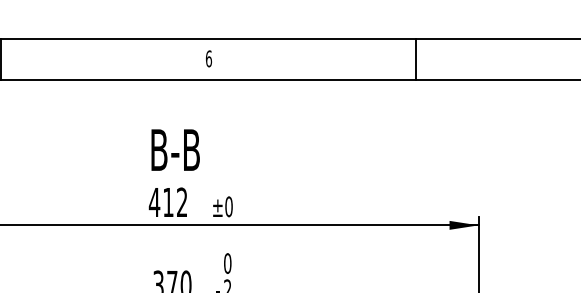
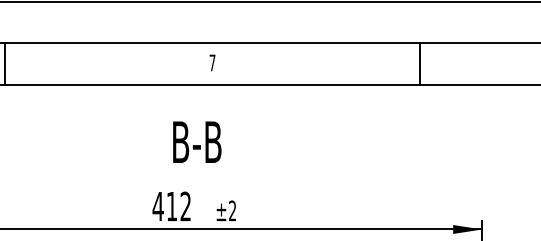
text: (209, 58) -> (213, 62), 6 -> 7
text: (175, 149) -> (197, 141), moved
text: (228, 206) -> (232, 210), ±0 -> ±2

